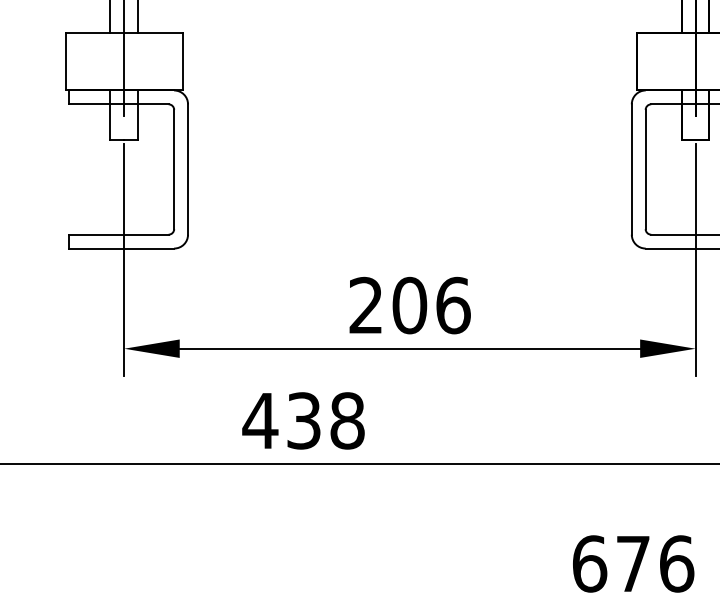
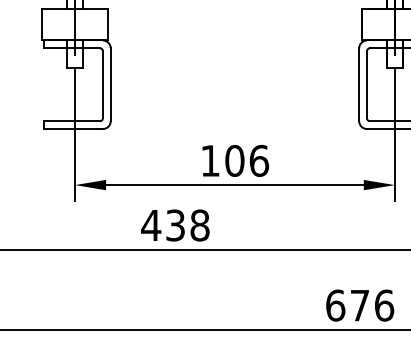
text: (366, 304) -> (210, 160), 206 -> 106

